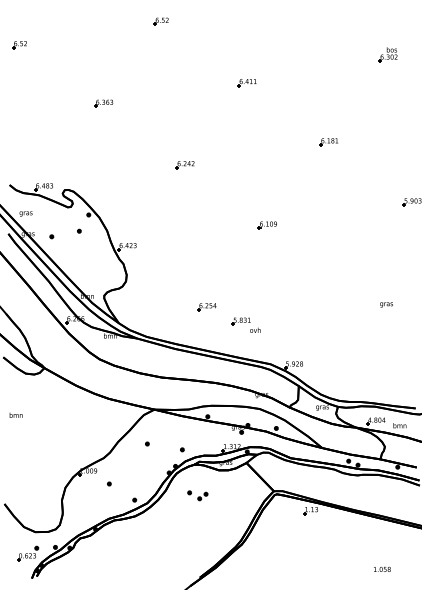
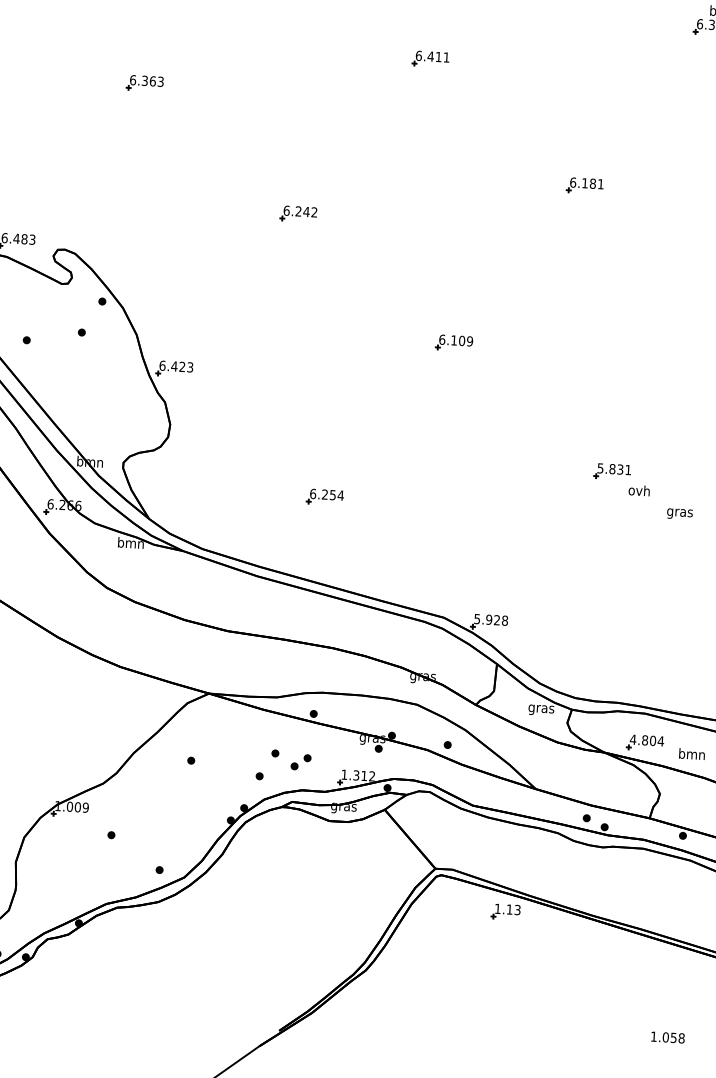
part: (245, 324) -> (620, 477), moved
part: (197, 495) -> (290, 759), moved
text: (382, 568) -> (668, 1035), moved

